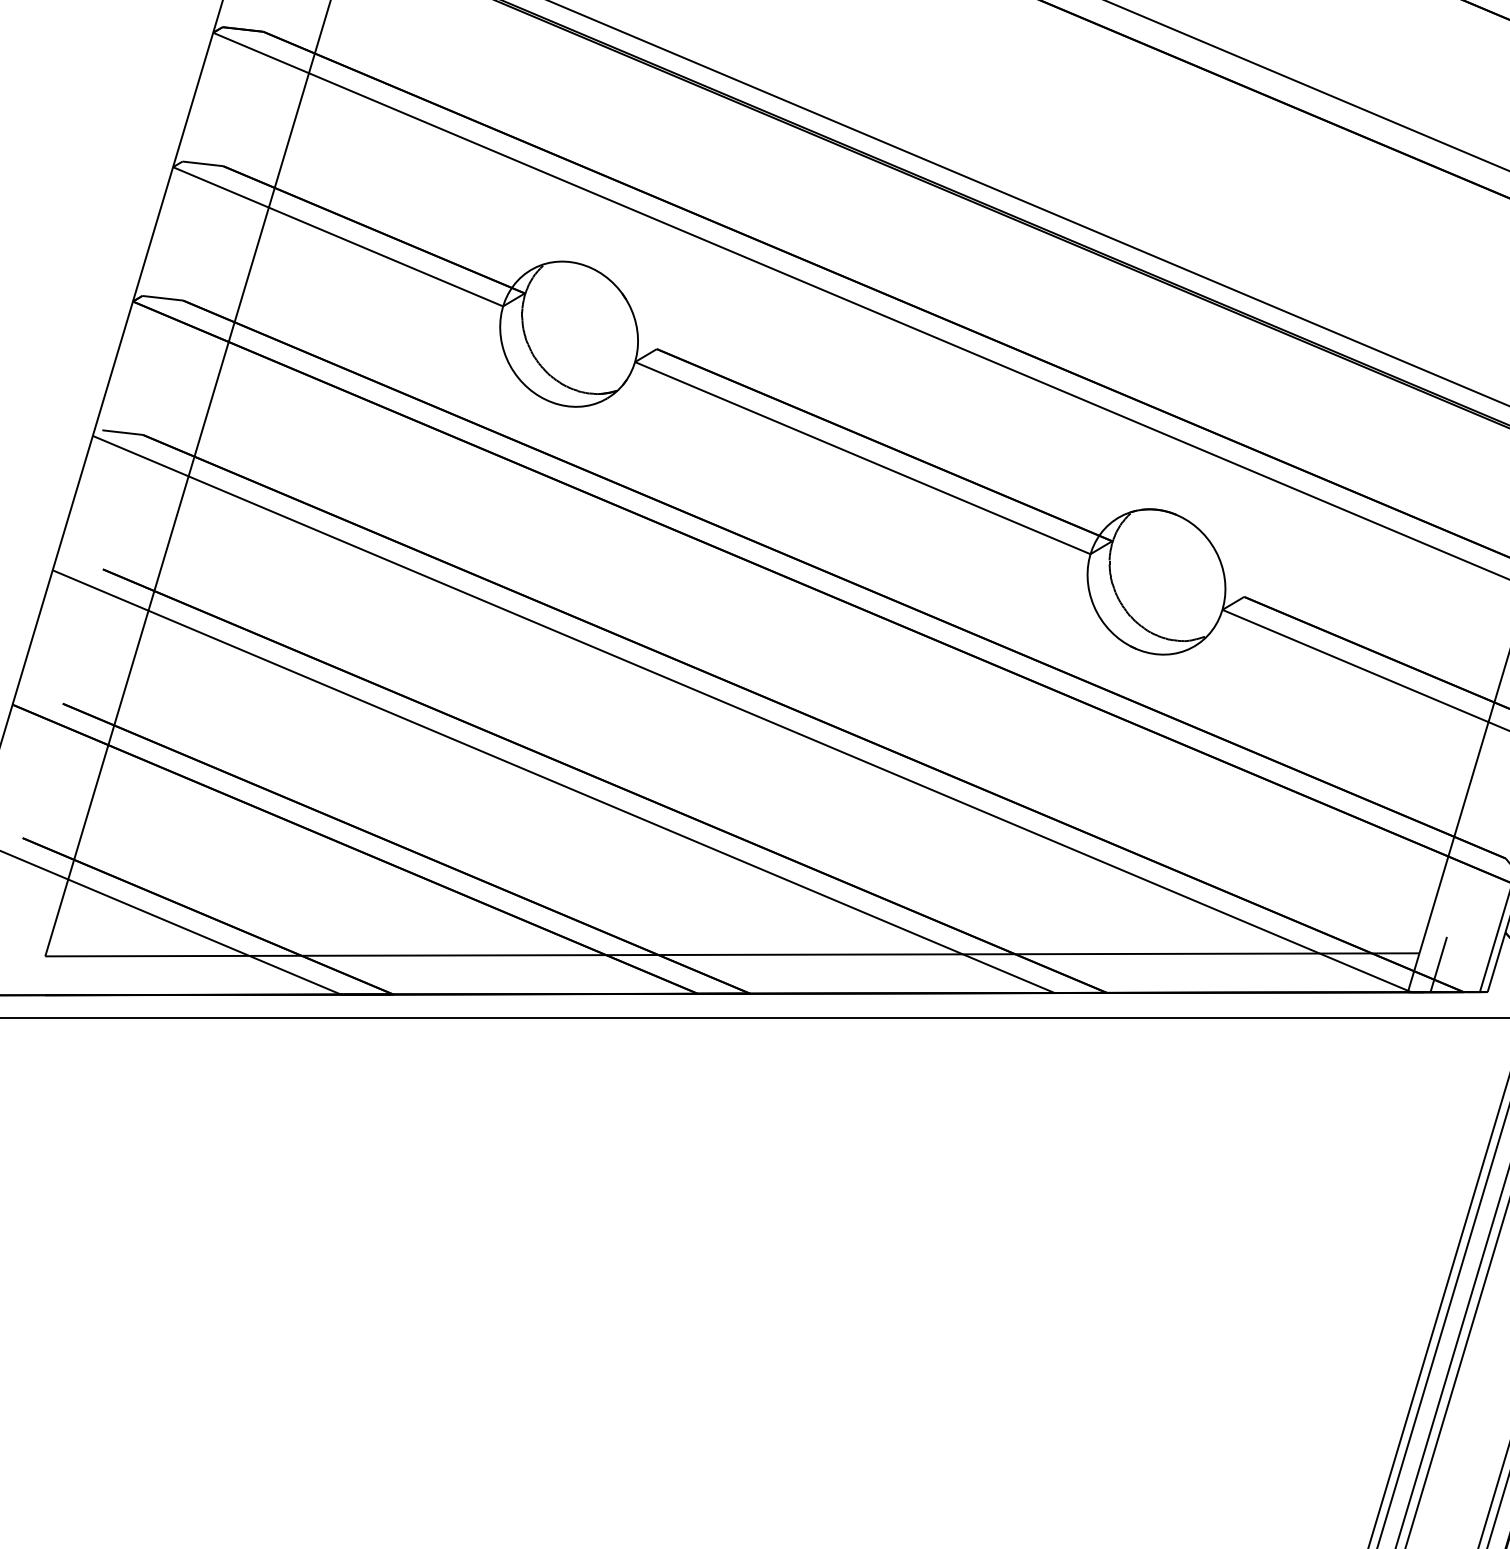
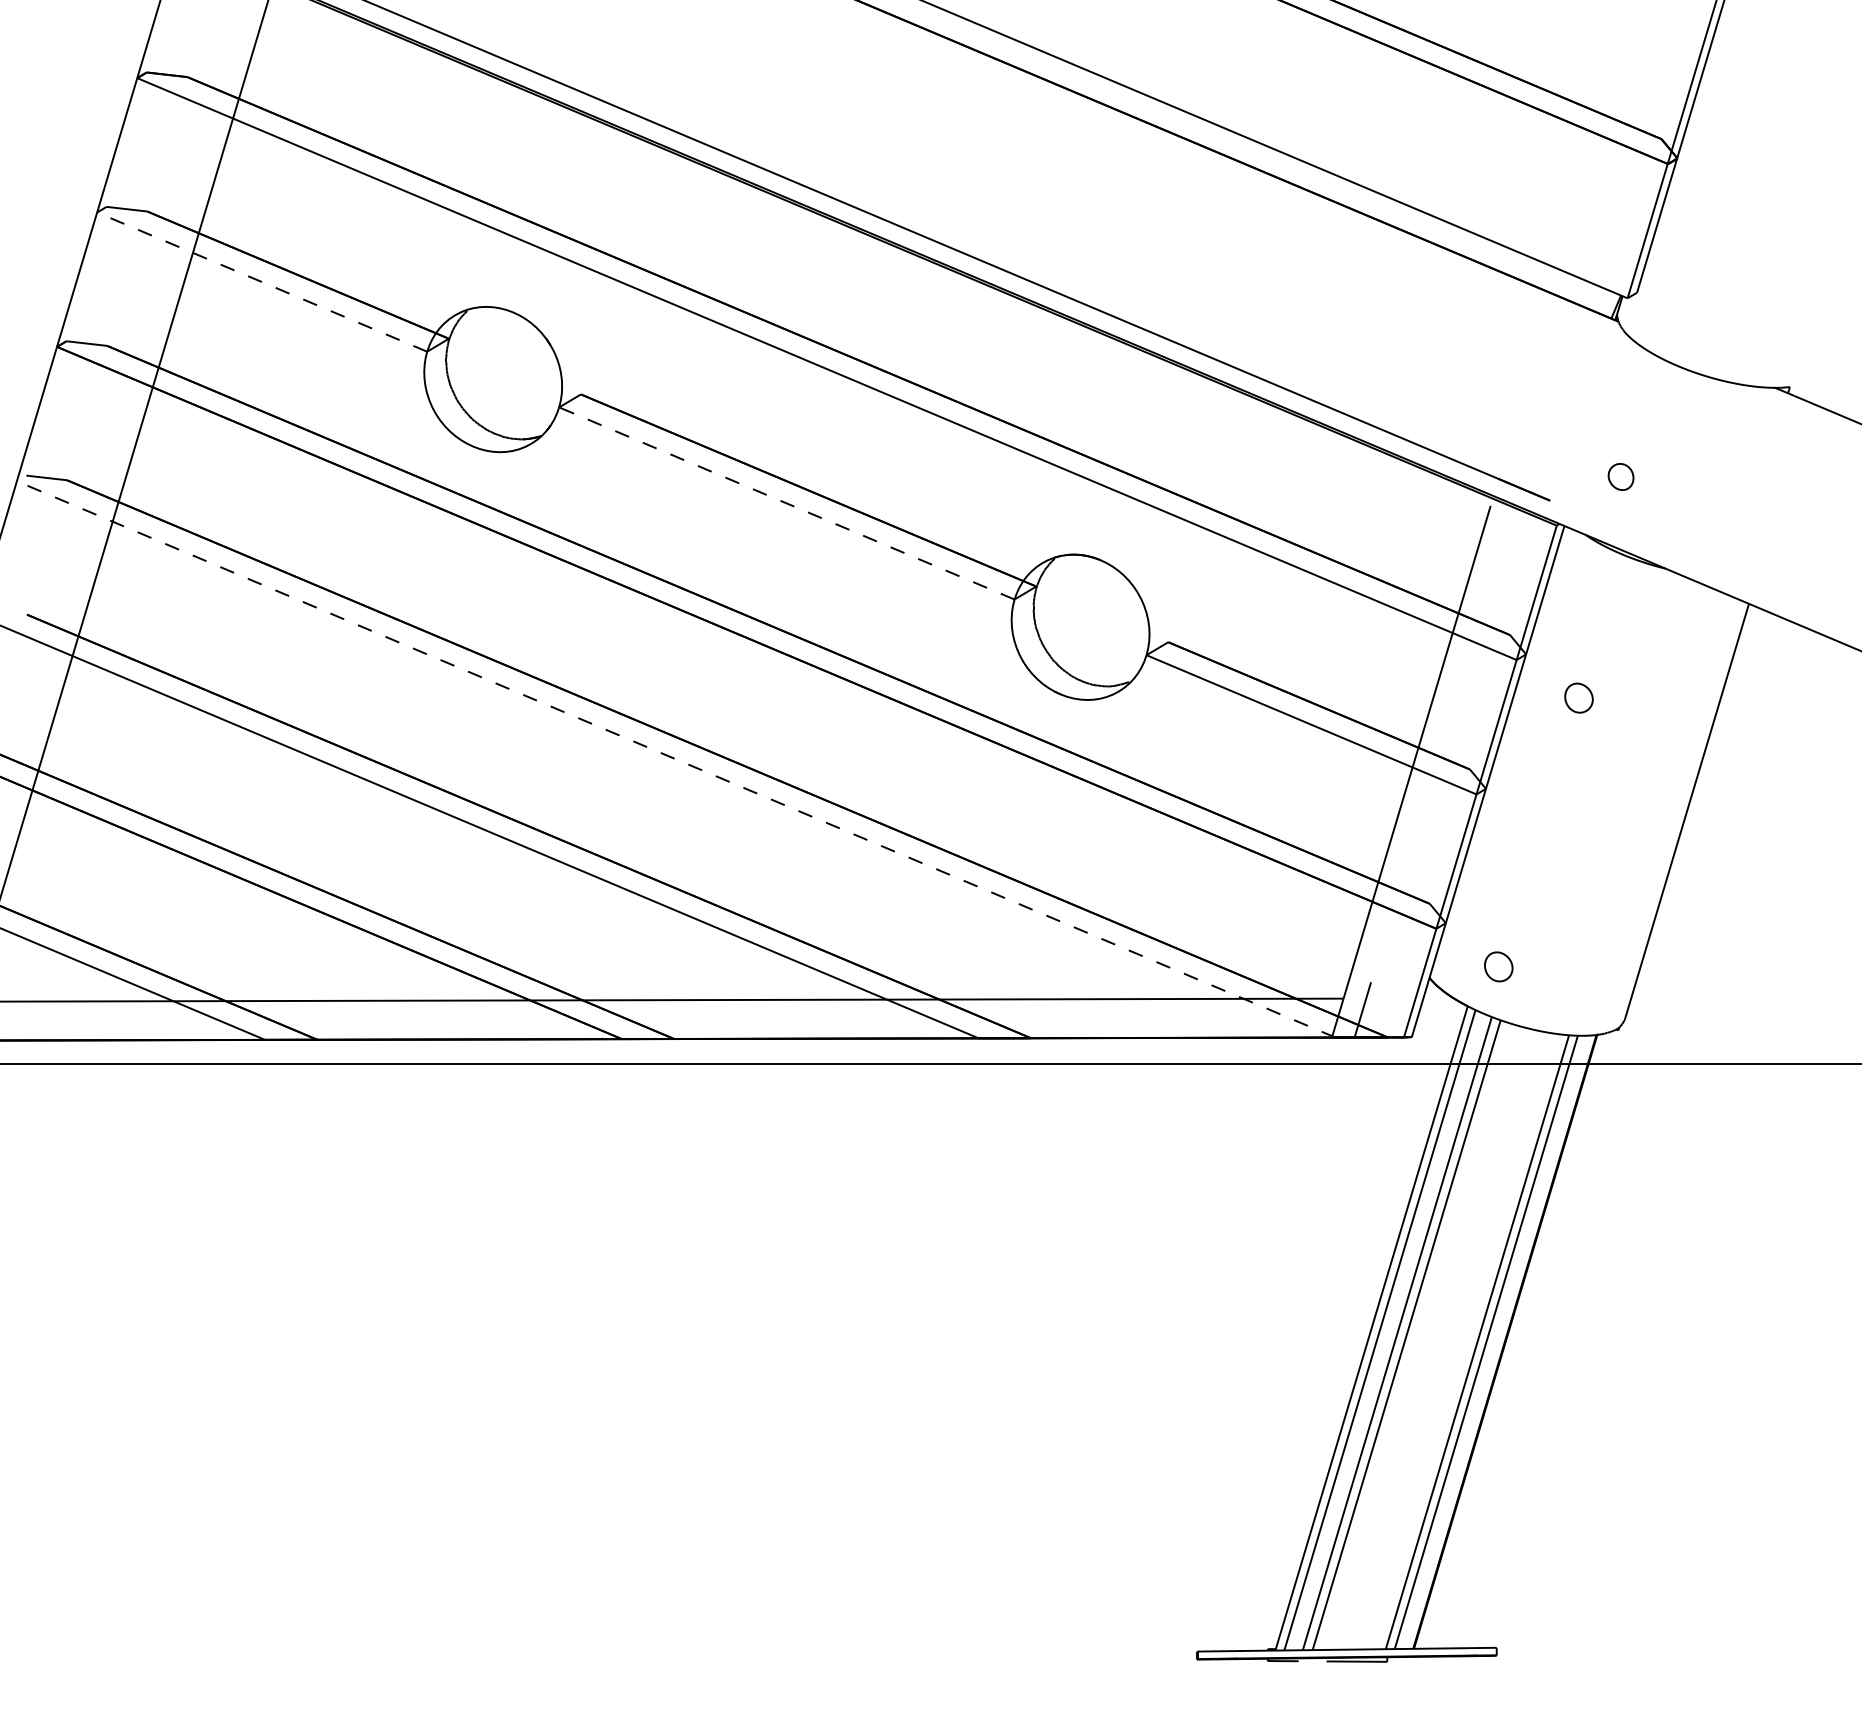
line: (337, 236) -> (261, 281), solid -> dashed
line: (862, 458) -> (786, 503), solid -> dashed
line: (752, 714) -> (676, 759), solid -> dashed

